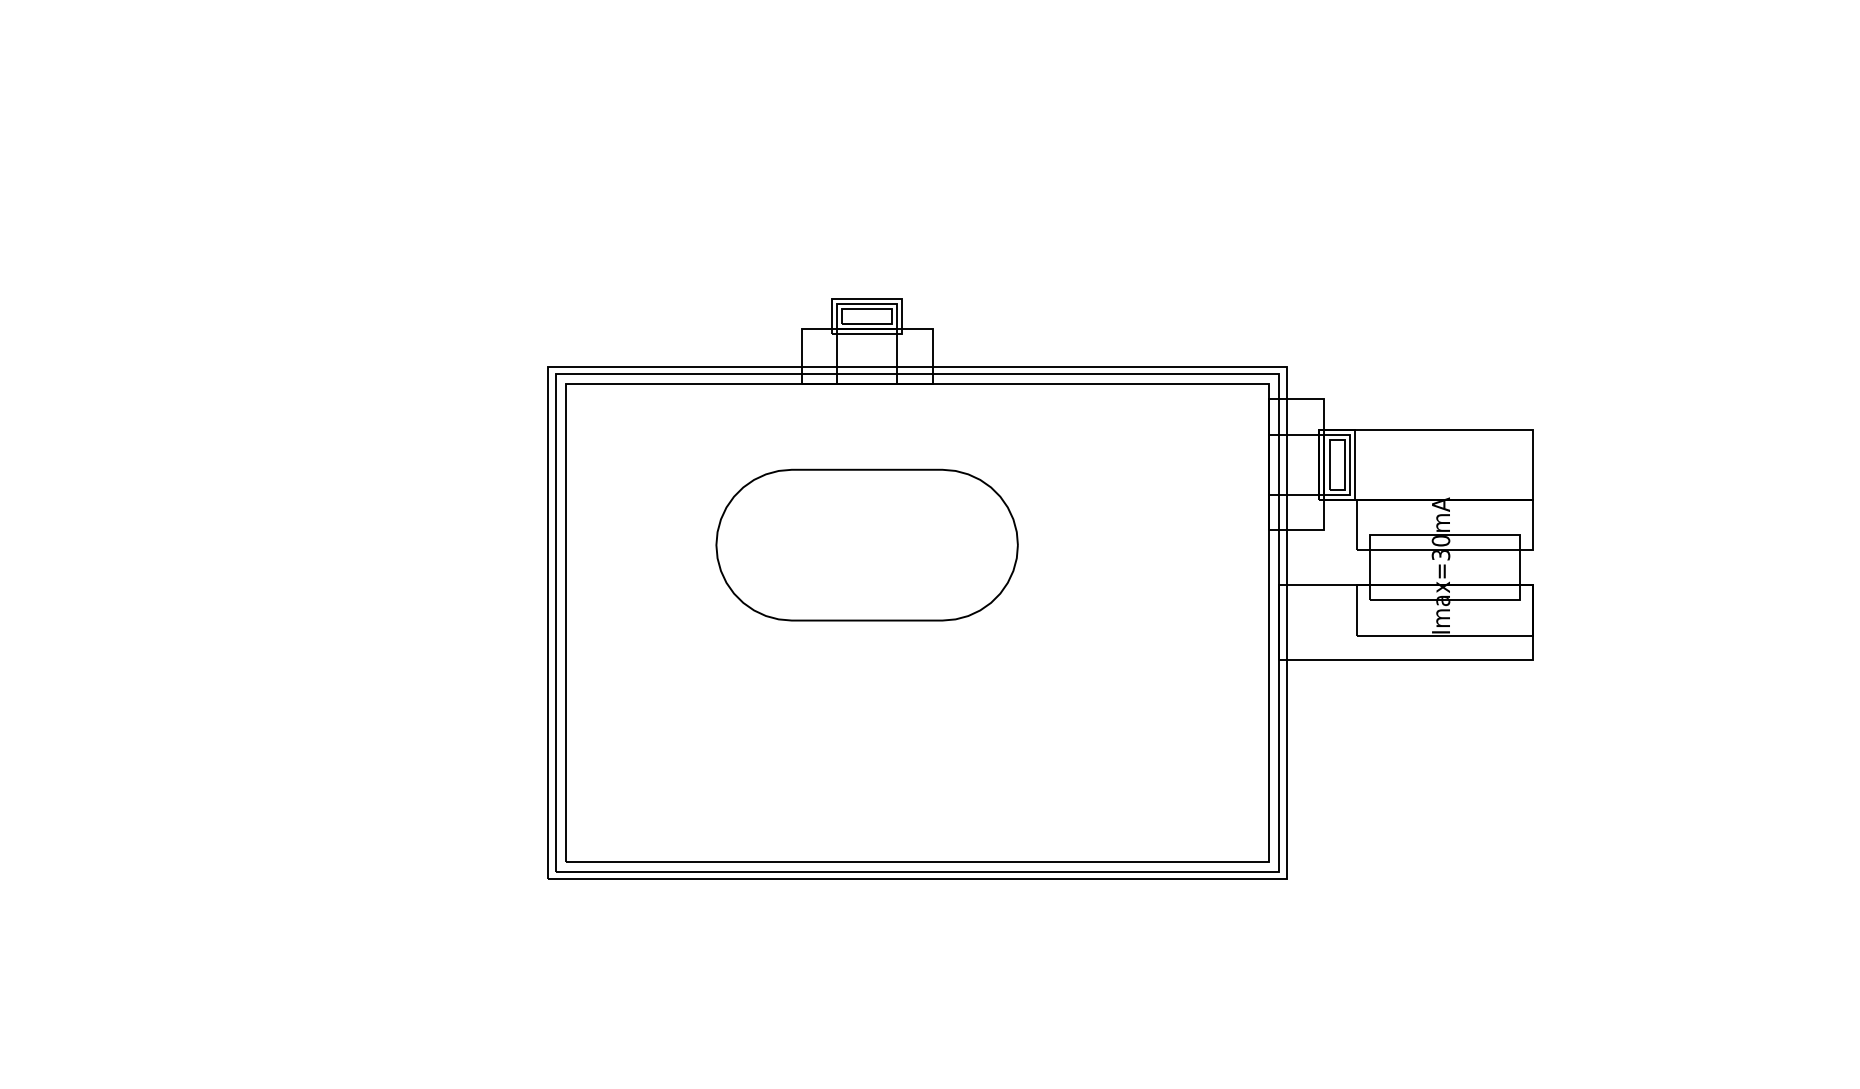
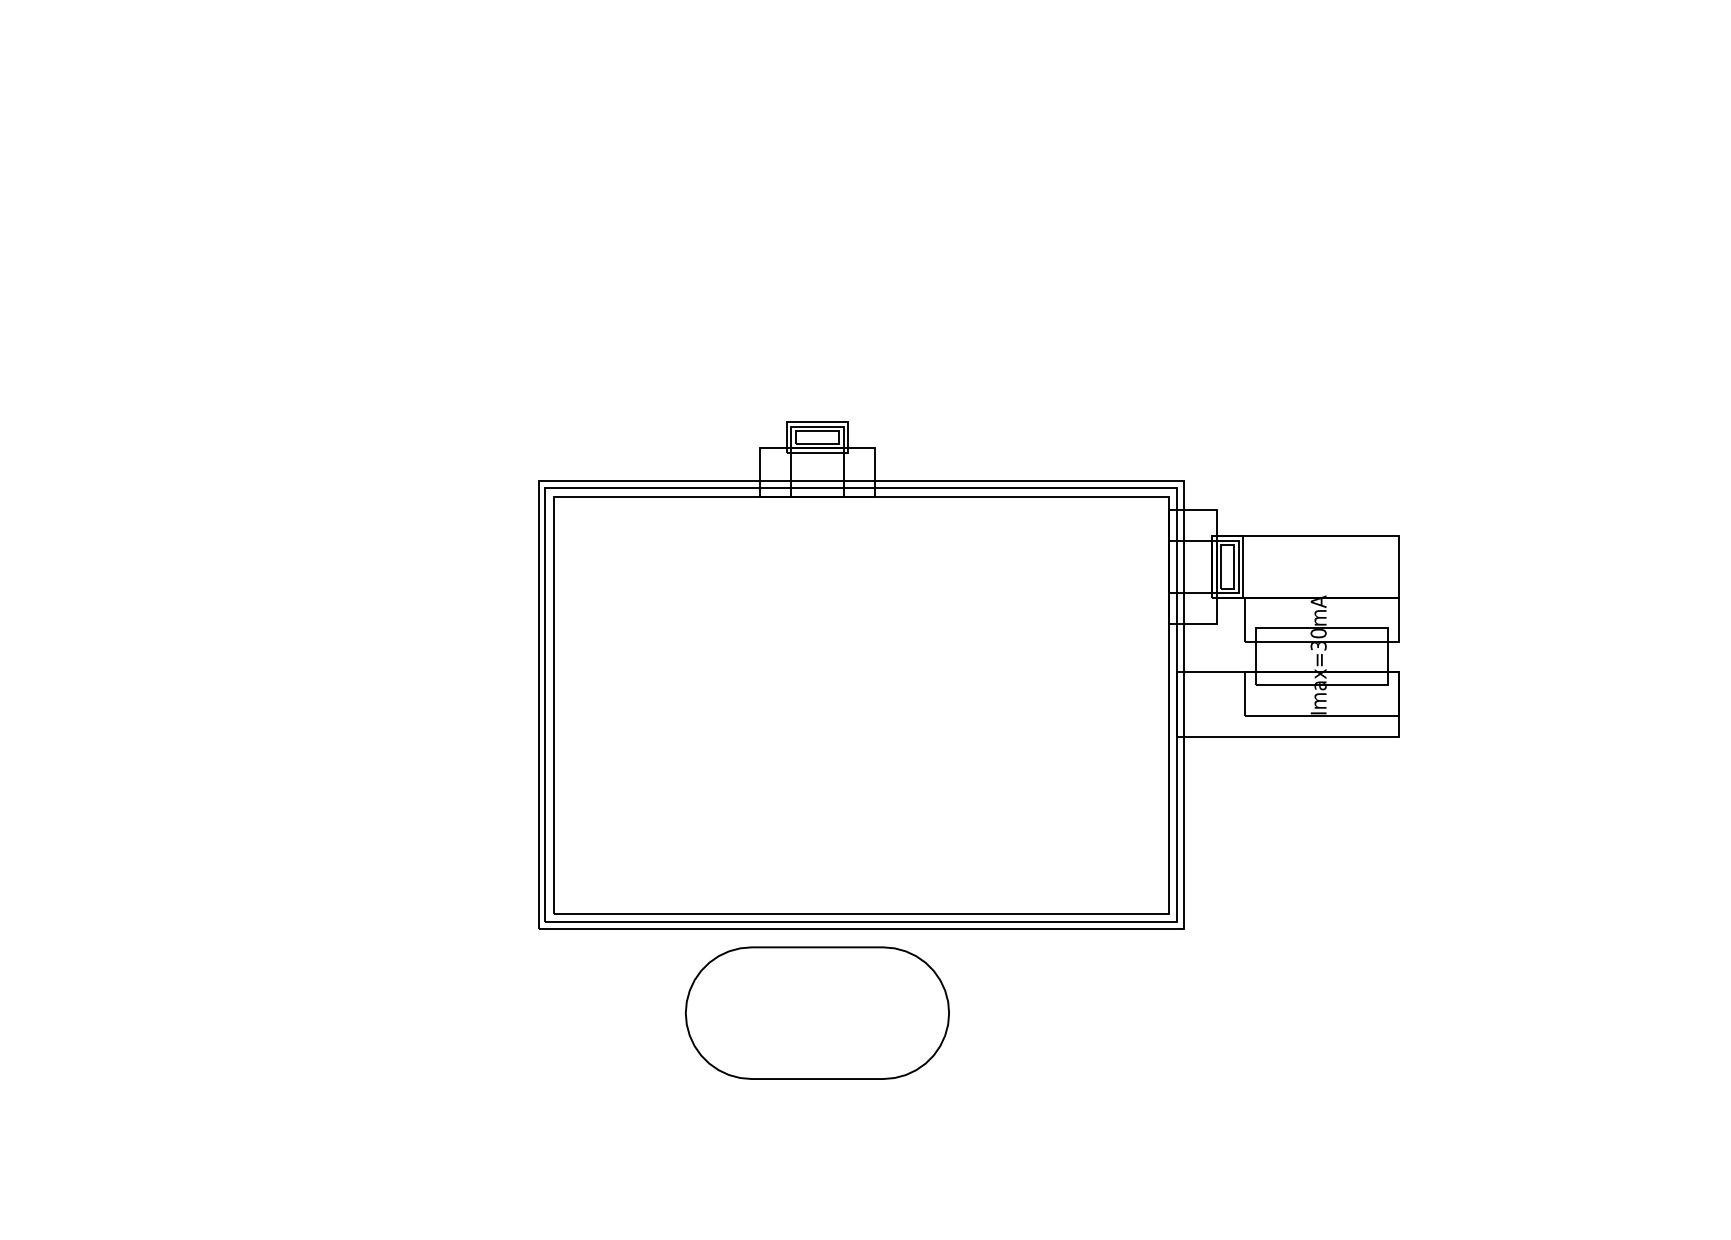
part: (866, 544) -> (816, 1012), moved

